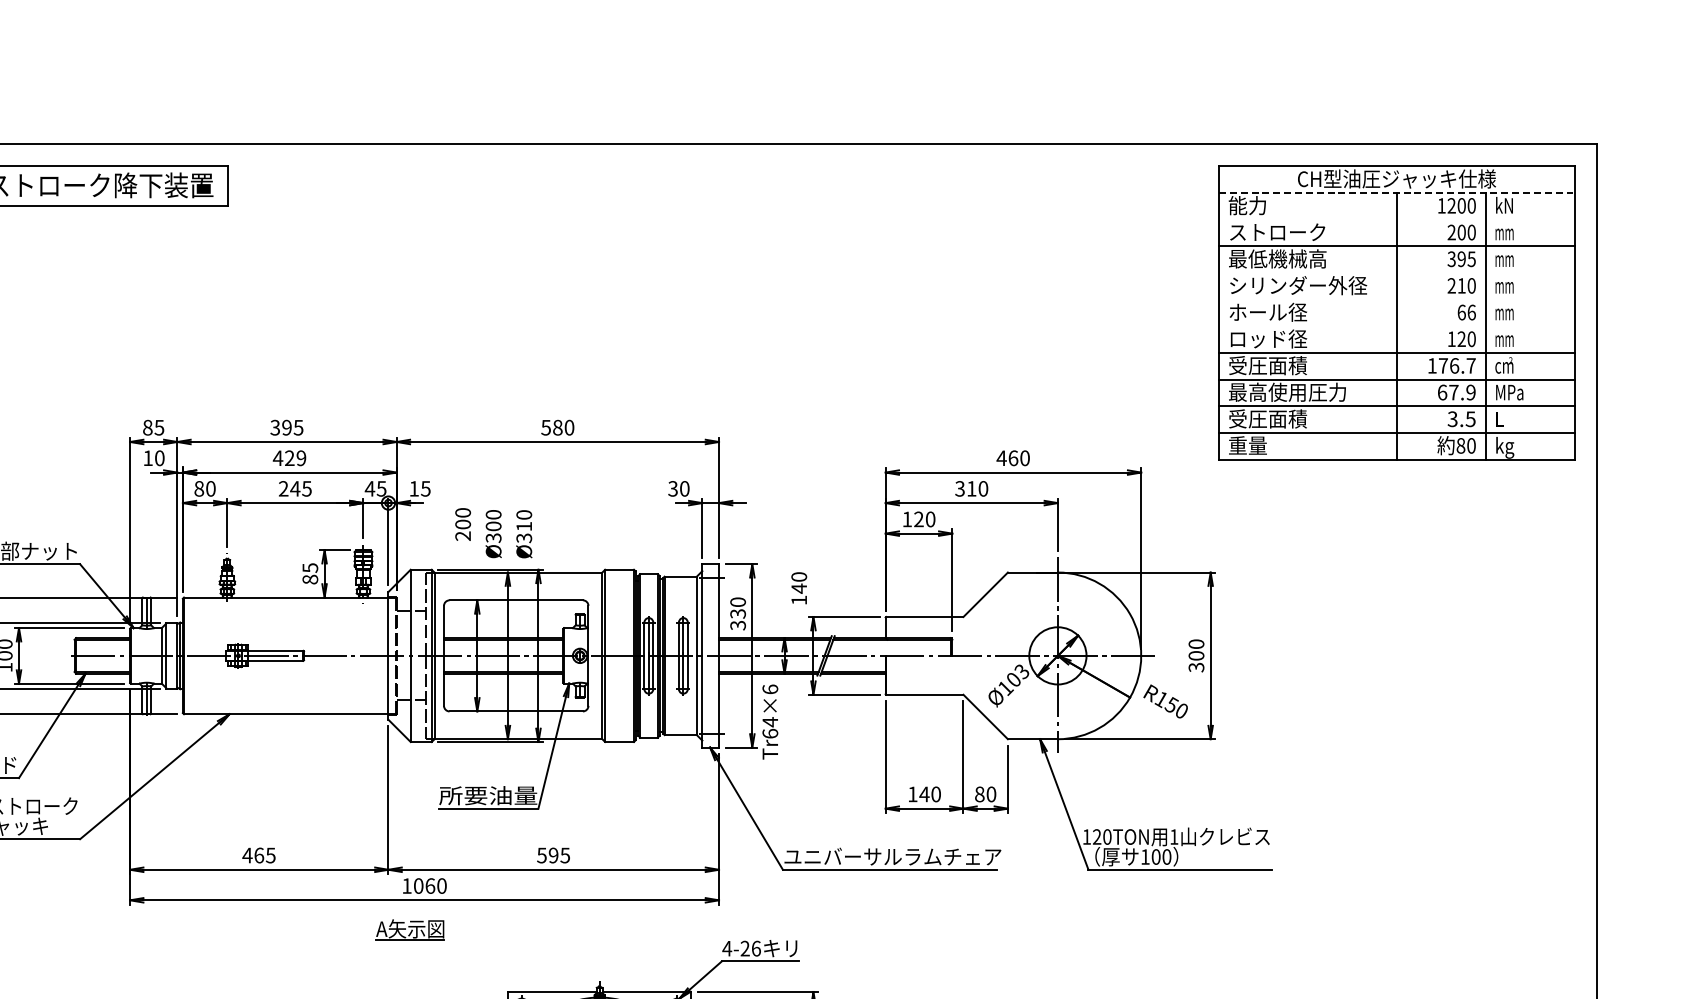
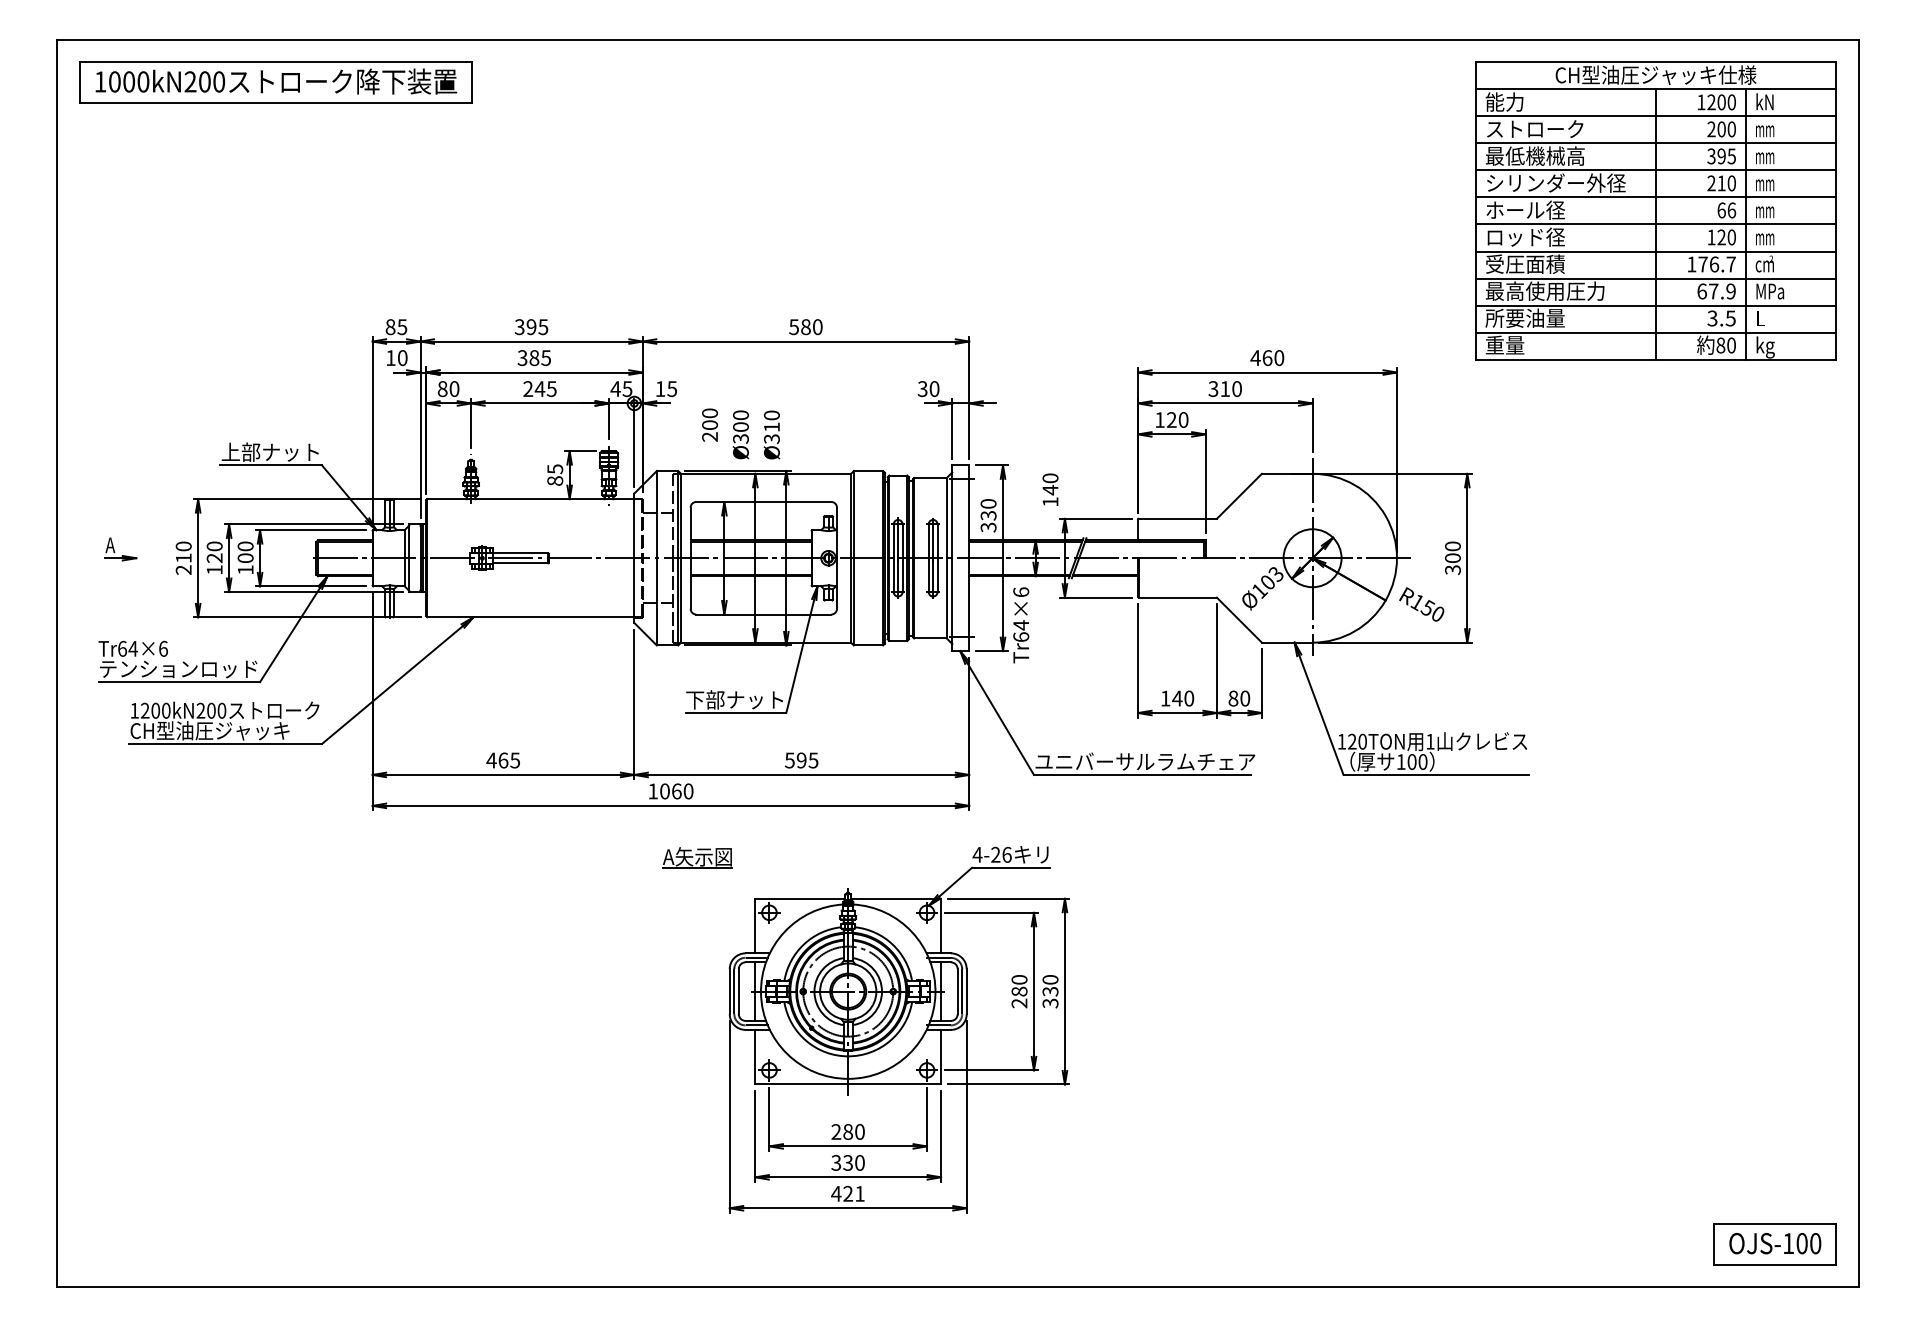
line: (1397, 193) -> (1656, 89), dashed -> solid
line: (1396, 219) -> (1655, 116), added
line: (1396, 273) -> (1655, 170), added
line: (1396, 299) -> (1655, 197), added
line: (1396, 326) -> (1655, 224), added
text: (1267, 418) -> (1524, 317), 受圧面積 -> 所要油量
text: (288, 458) -> (533, 358), 429 -> 385
text: (488, 795) -> (735, 699), 所要油量 -> 下部ナット
part: (410, 929) -> (697, 857), moved

